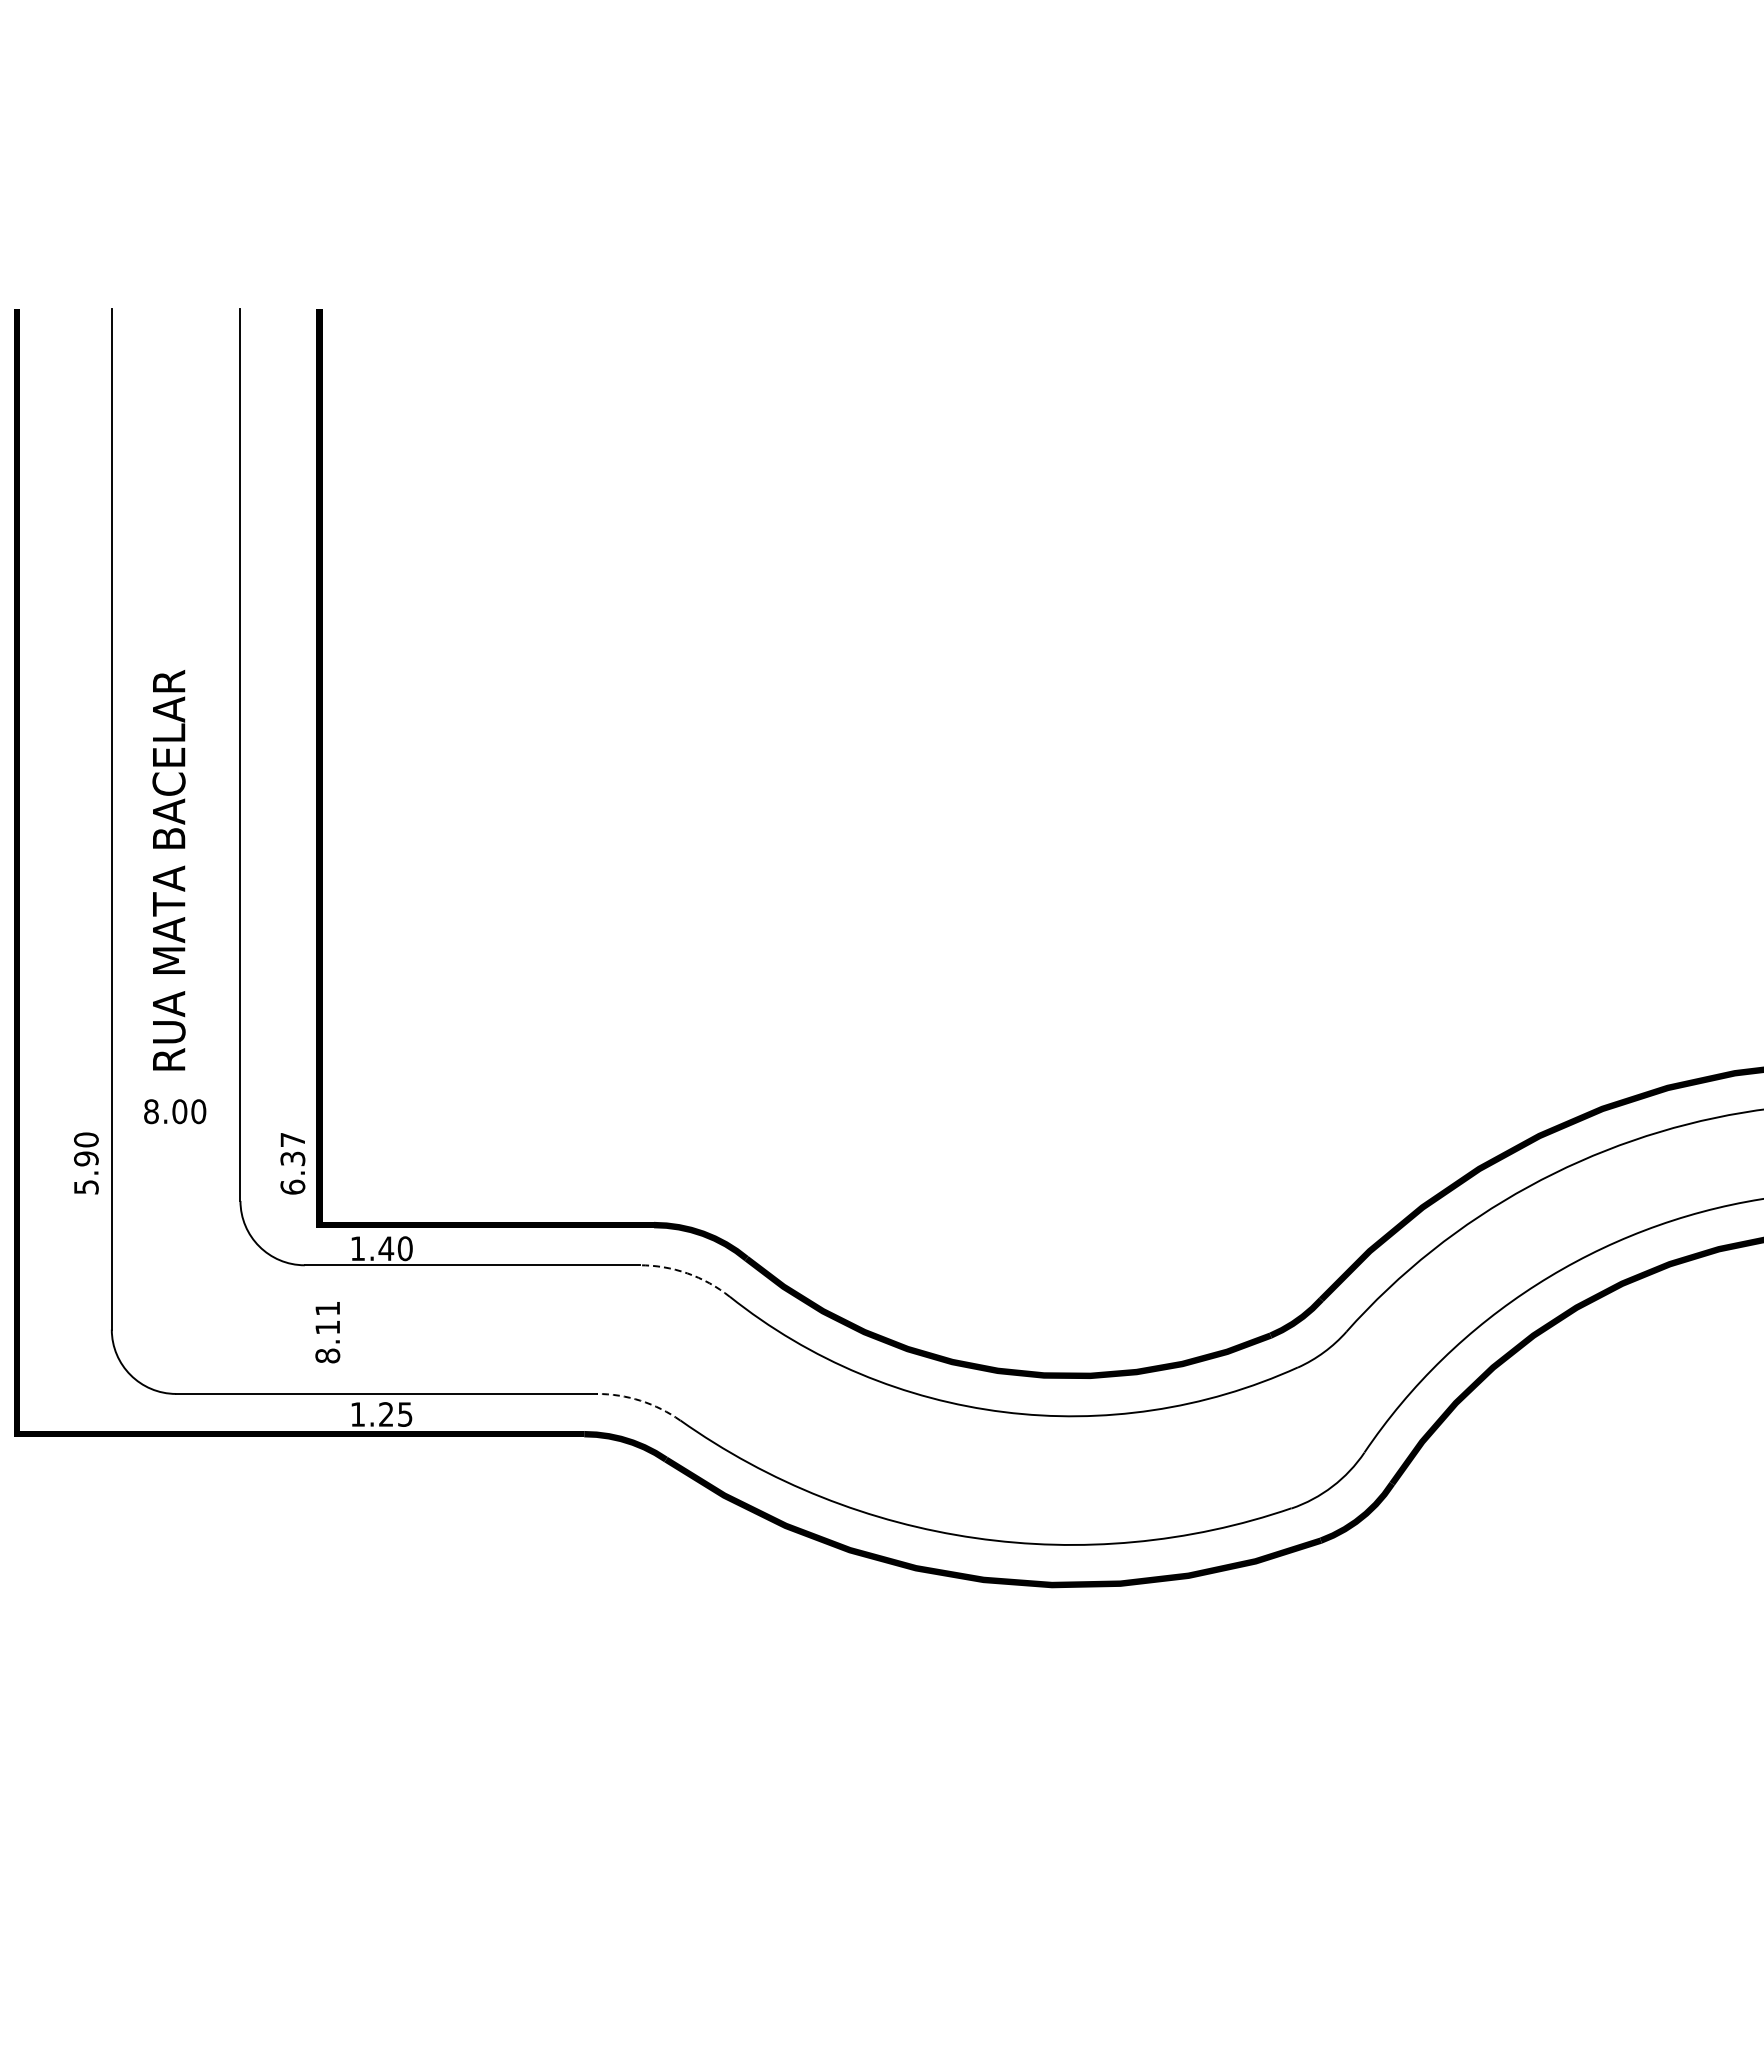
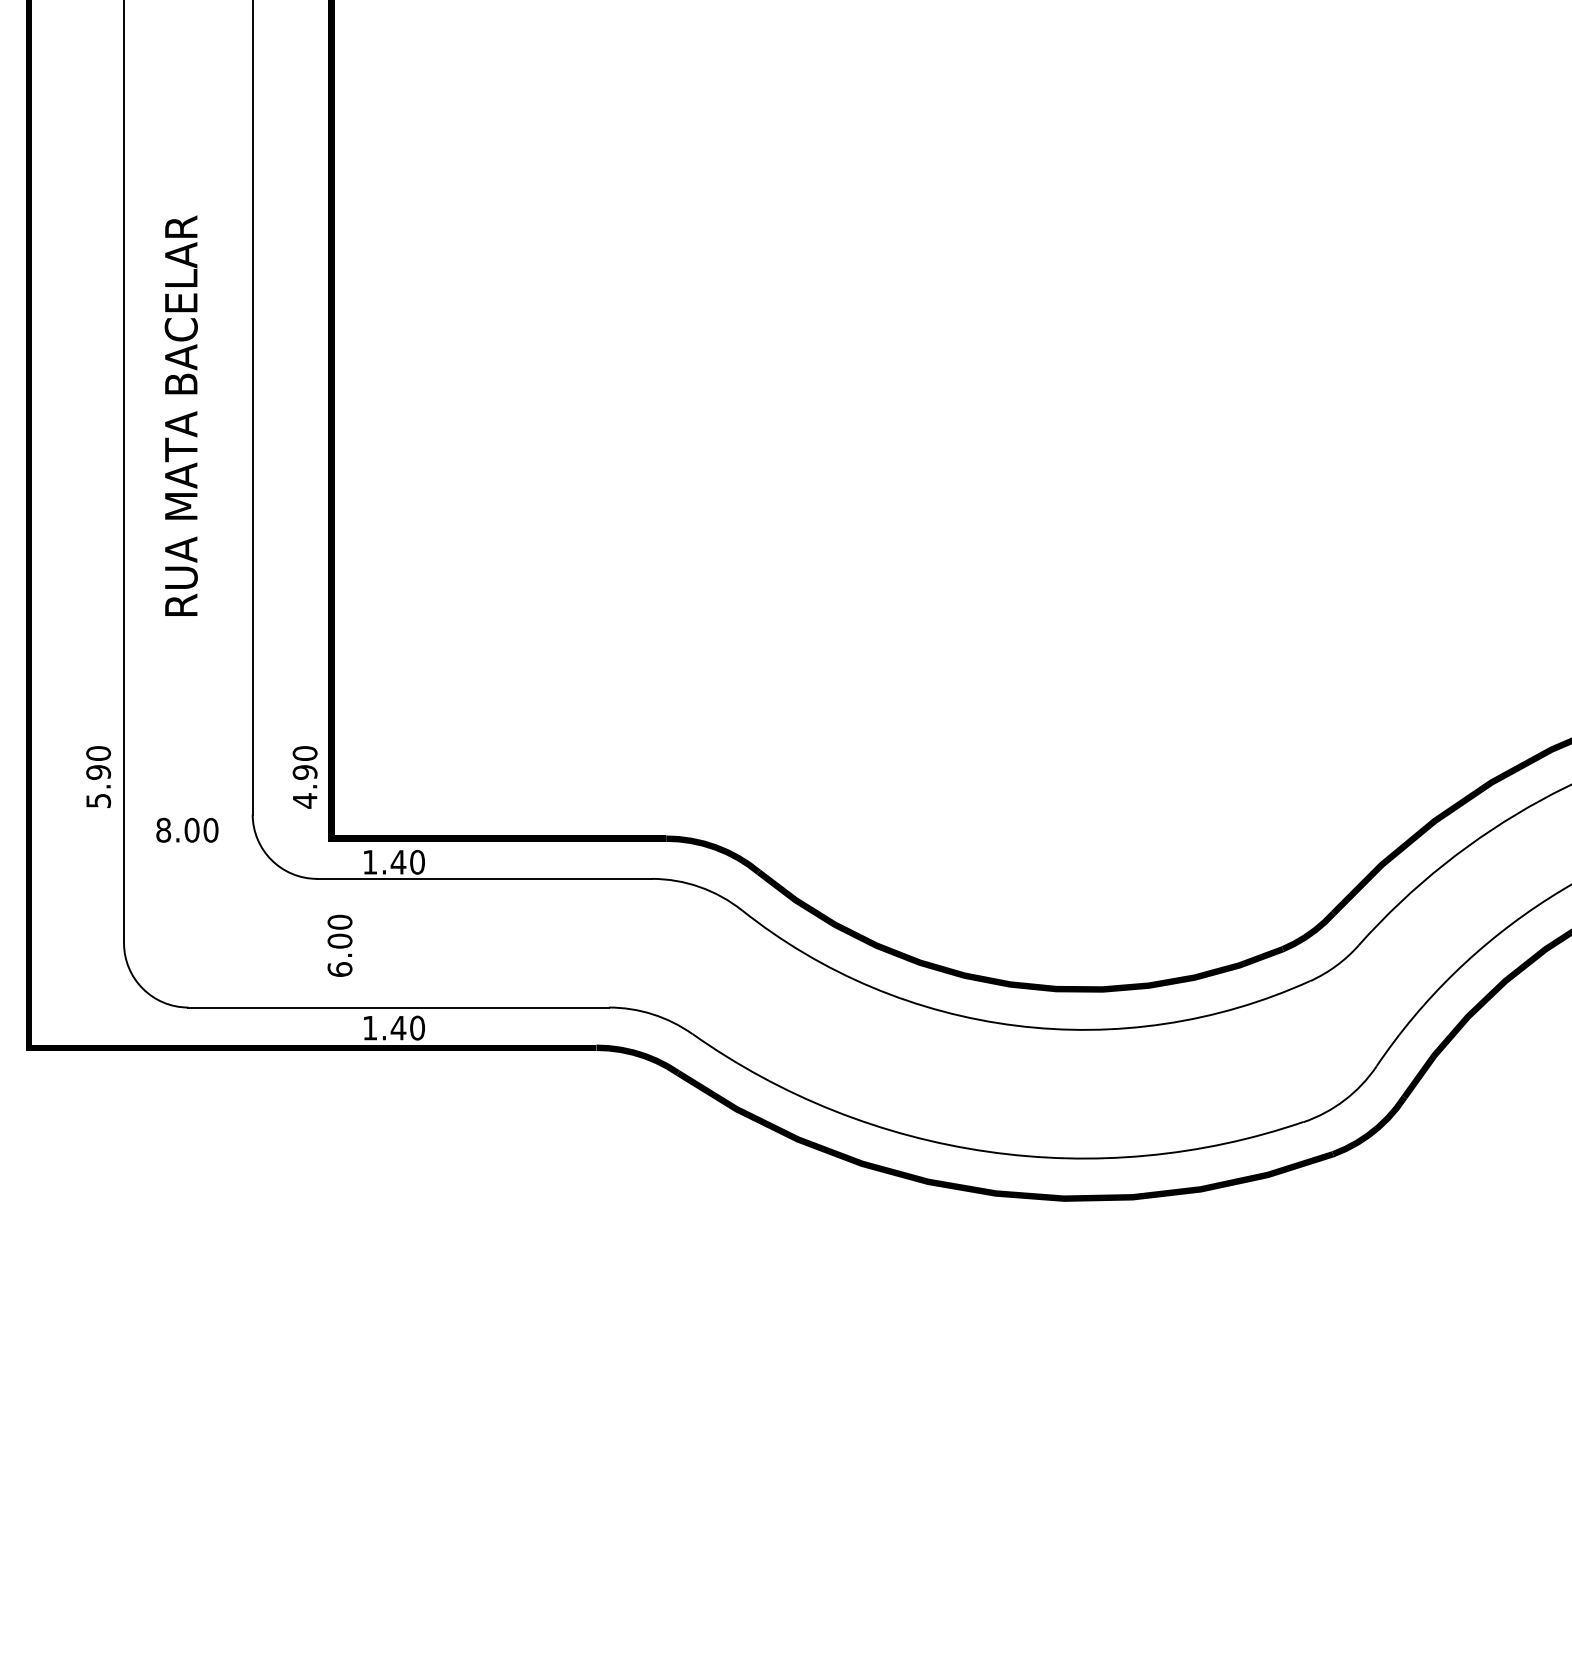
text: (168, 870) -> (180, 416), moved
text: (175, 1111) -> (187, 830), moved
text: (292, 1163) -> (304, 777), 6.37 -> 4.90
arc: (687, 1273) -> (699, 887), dashed -> solid
text: (327, 1332) -> (339, 946), 8.11 -> 6.00
arc: (640, 1400) -> (652, 1014), dashed -> solid
text: (395, 1414) -> (407, 1028), 1.25 -> 1.40

